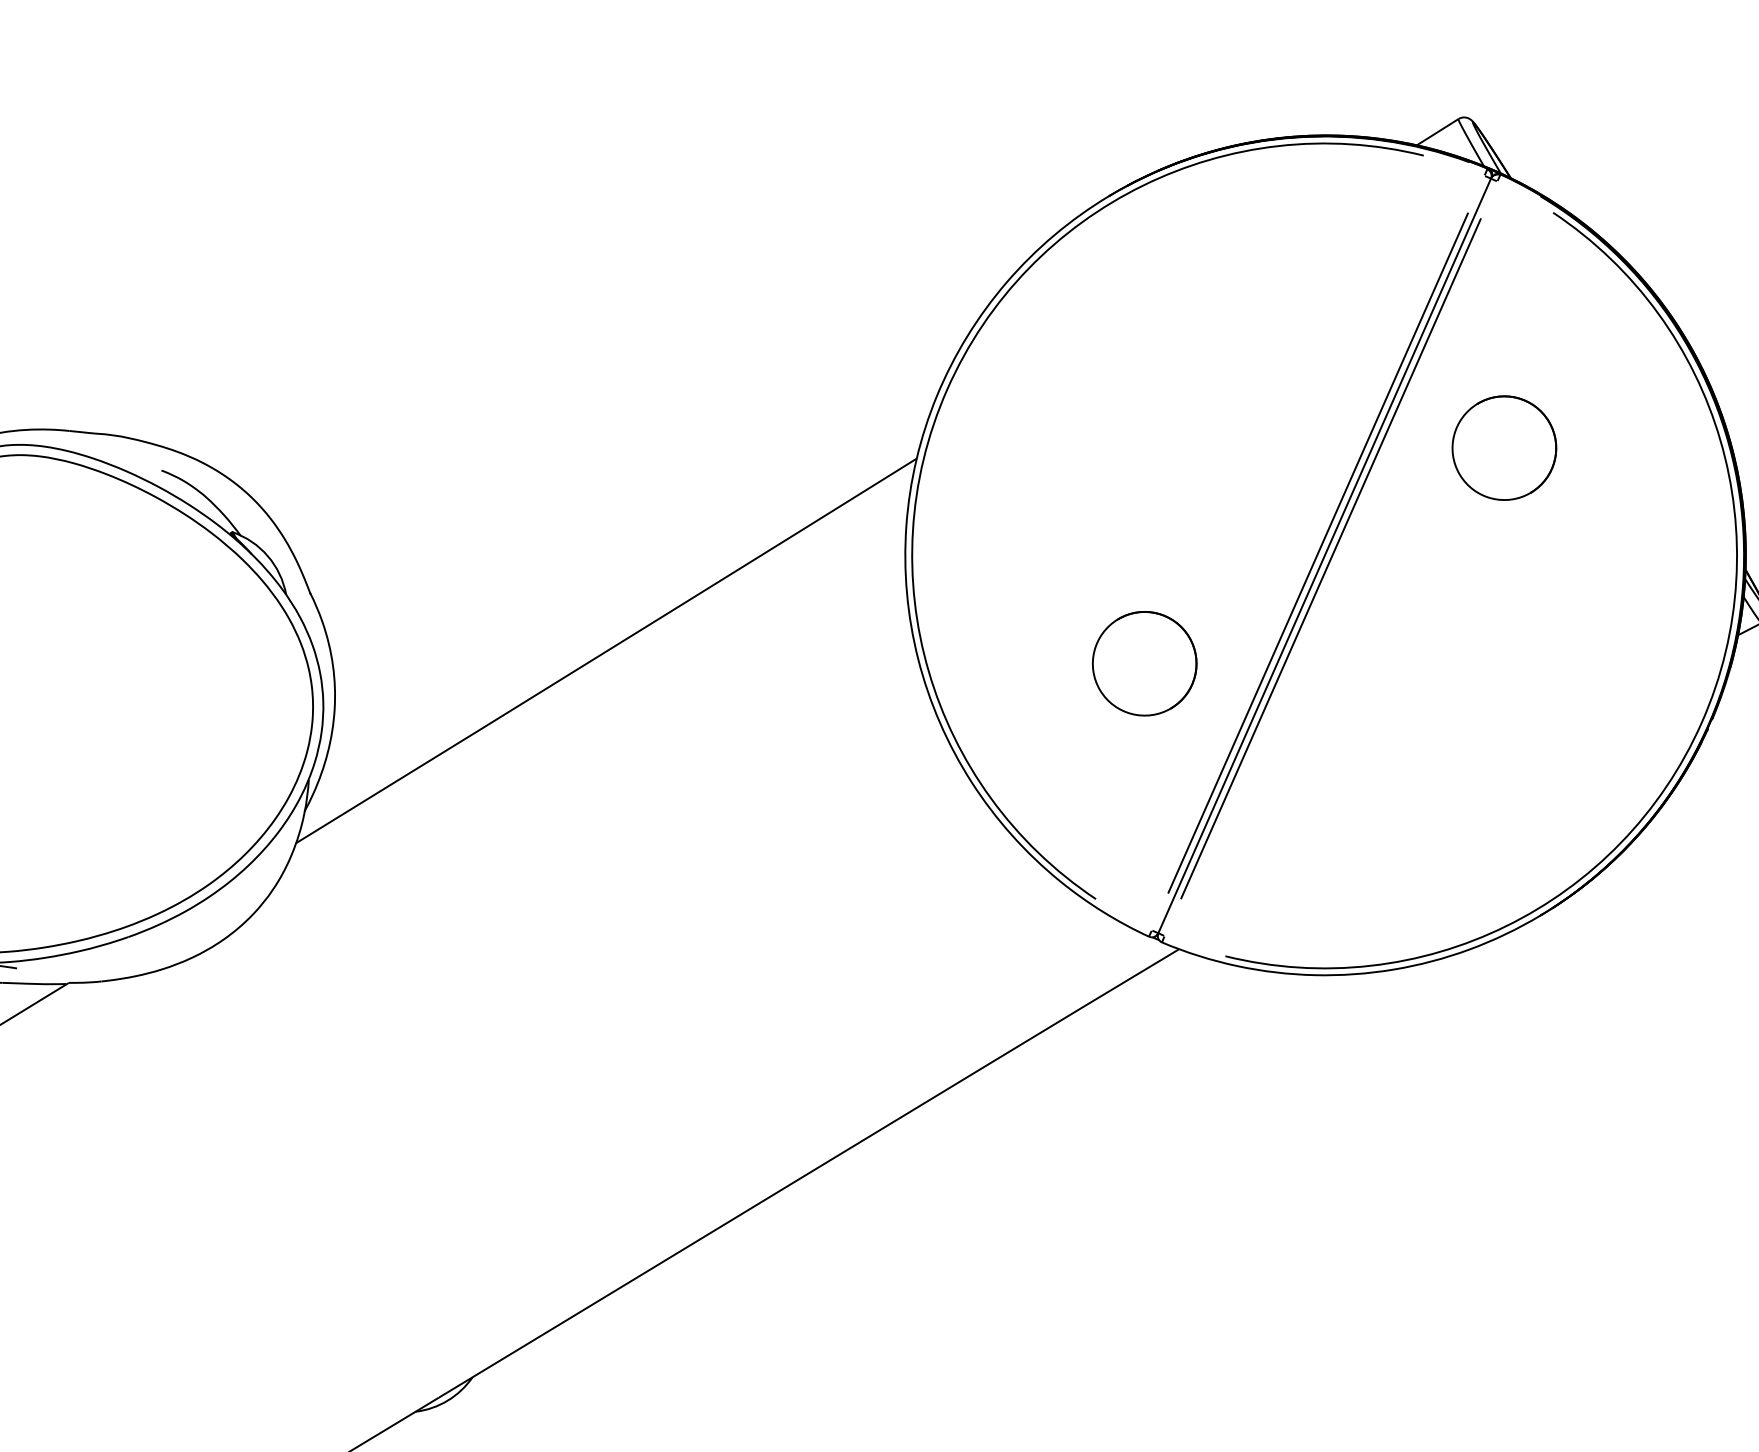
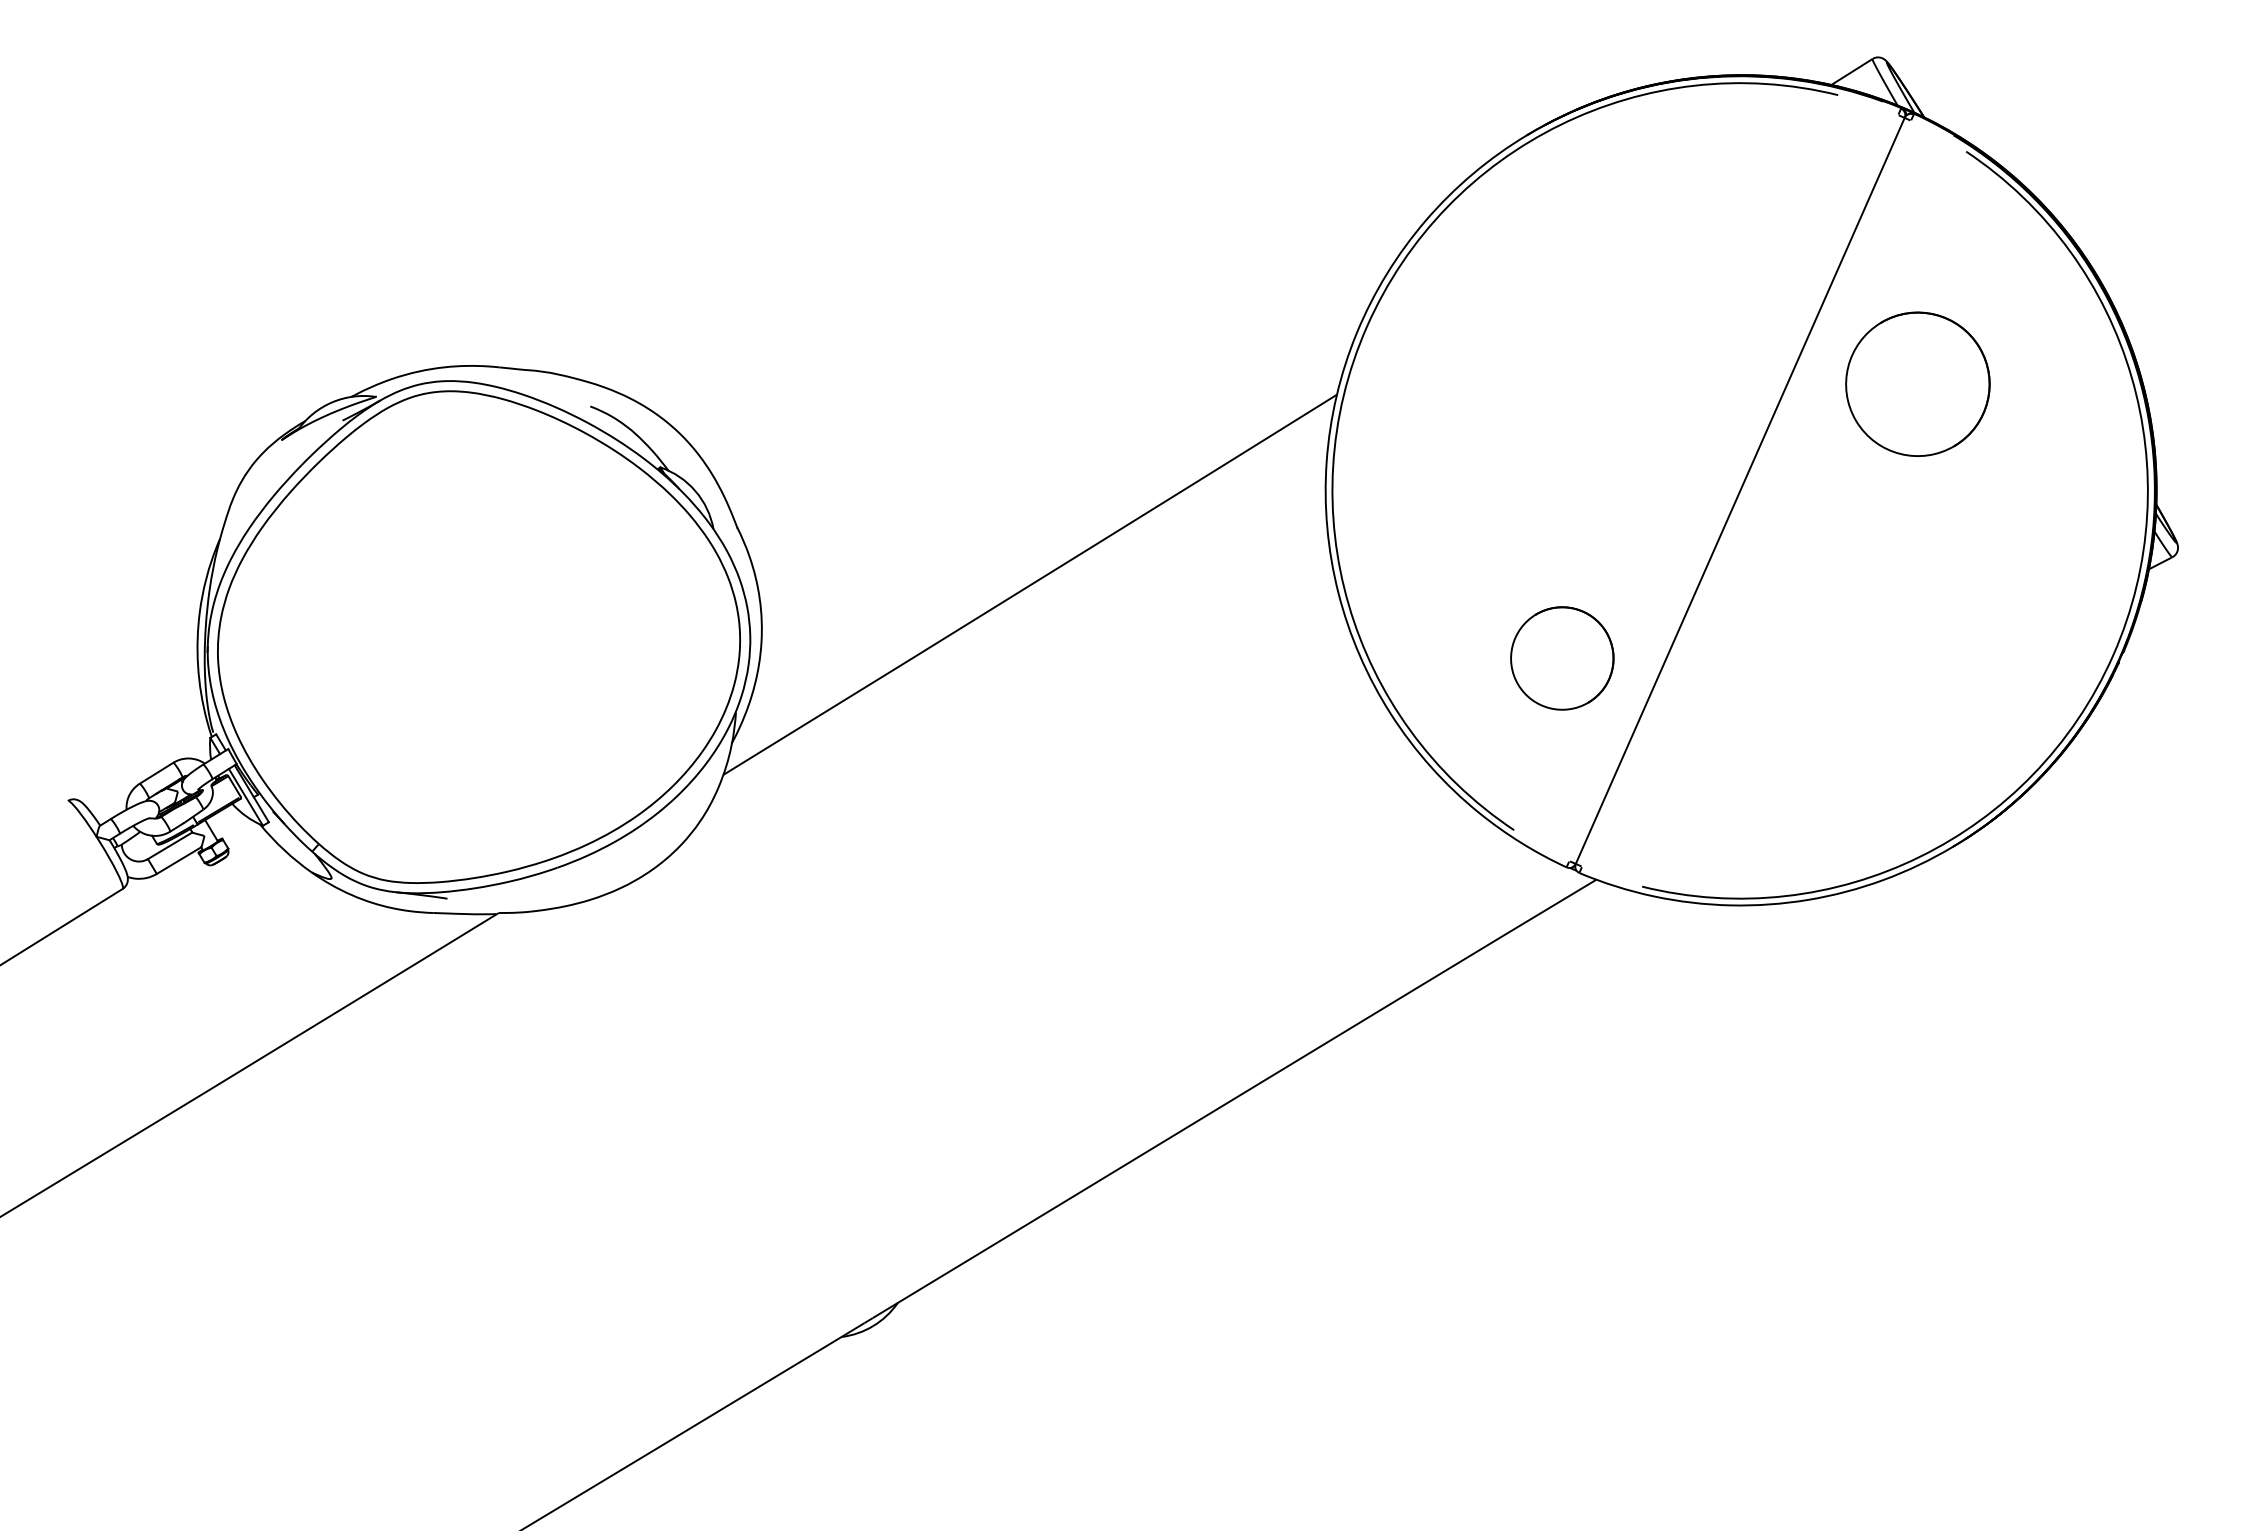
part: (1503, 448) -> (1917, 384), size x1.4
line: (1317, 552) -> (1733, 487), removed
line: (1331, 558) -> (1746, 493), removed
part: (1144, 663) -> (1562, 658), moved

